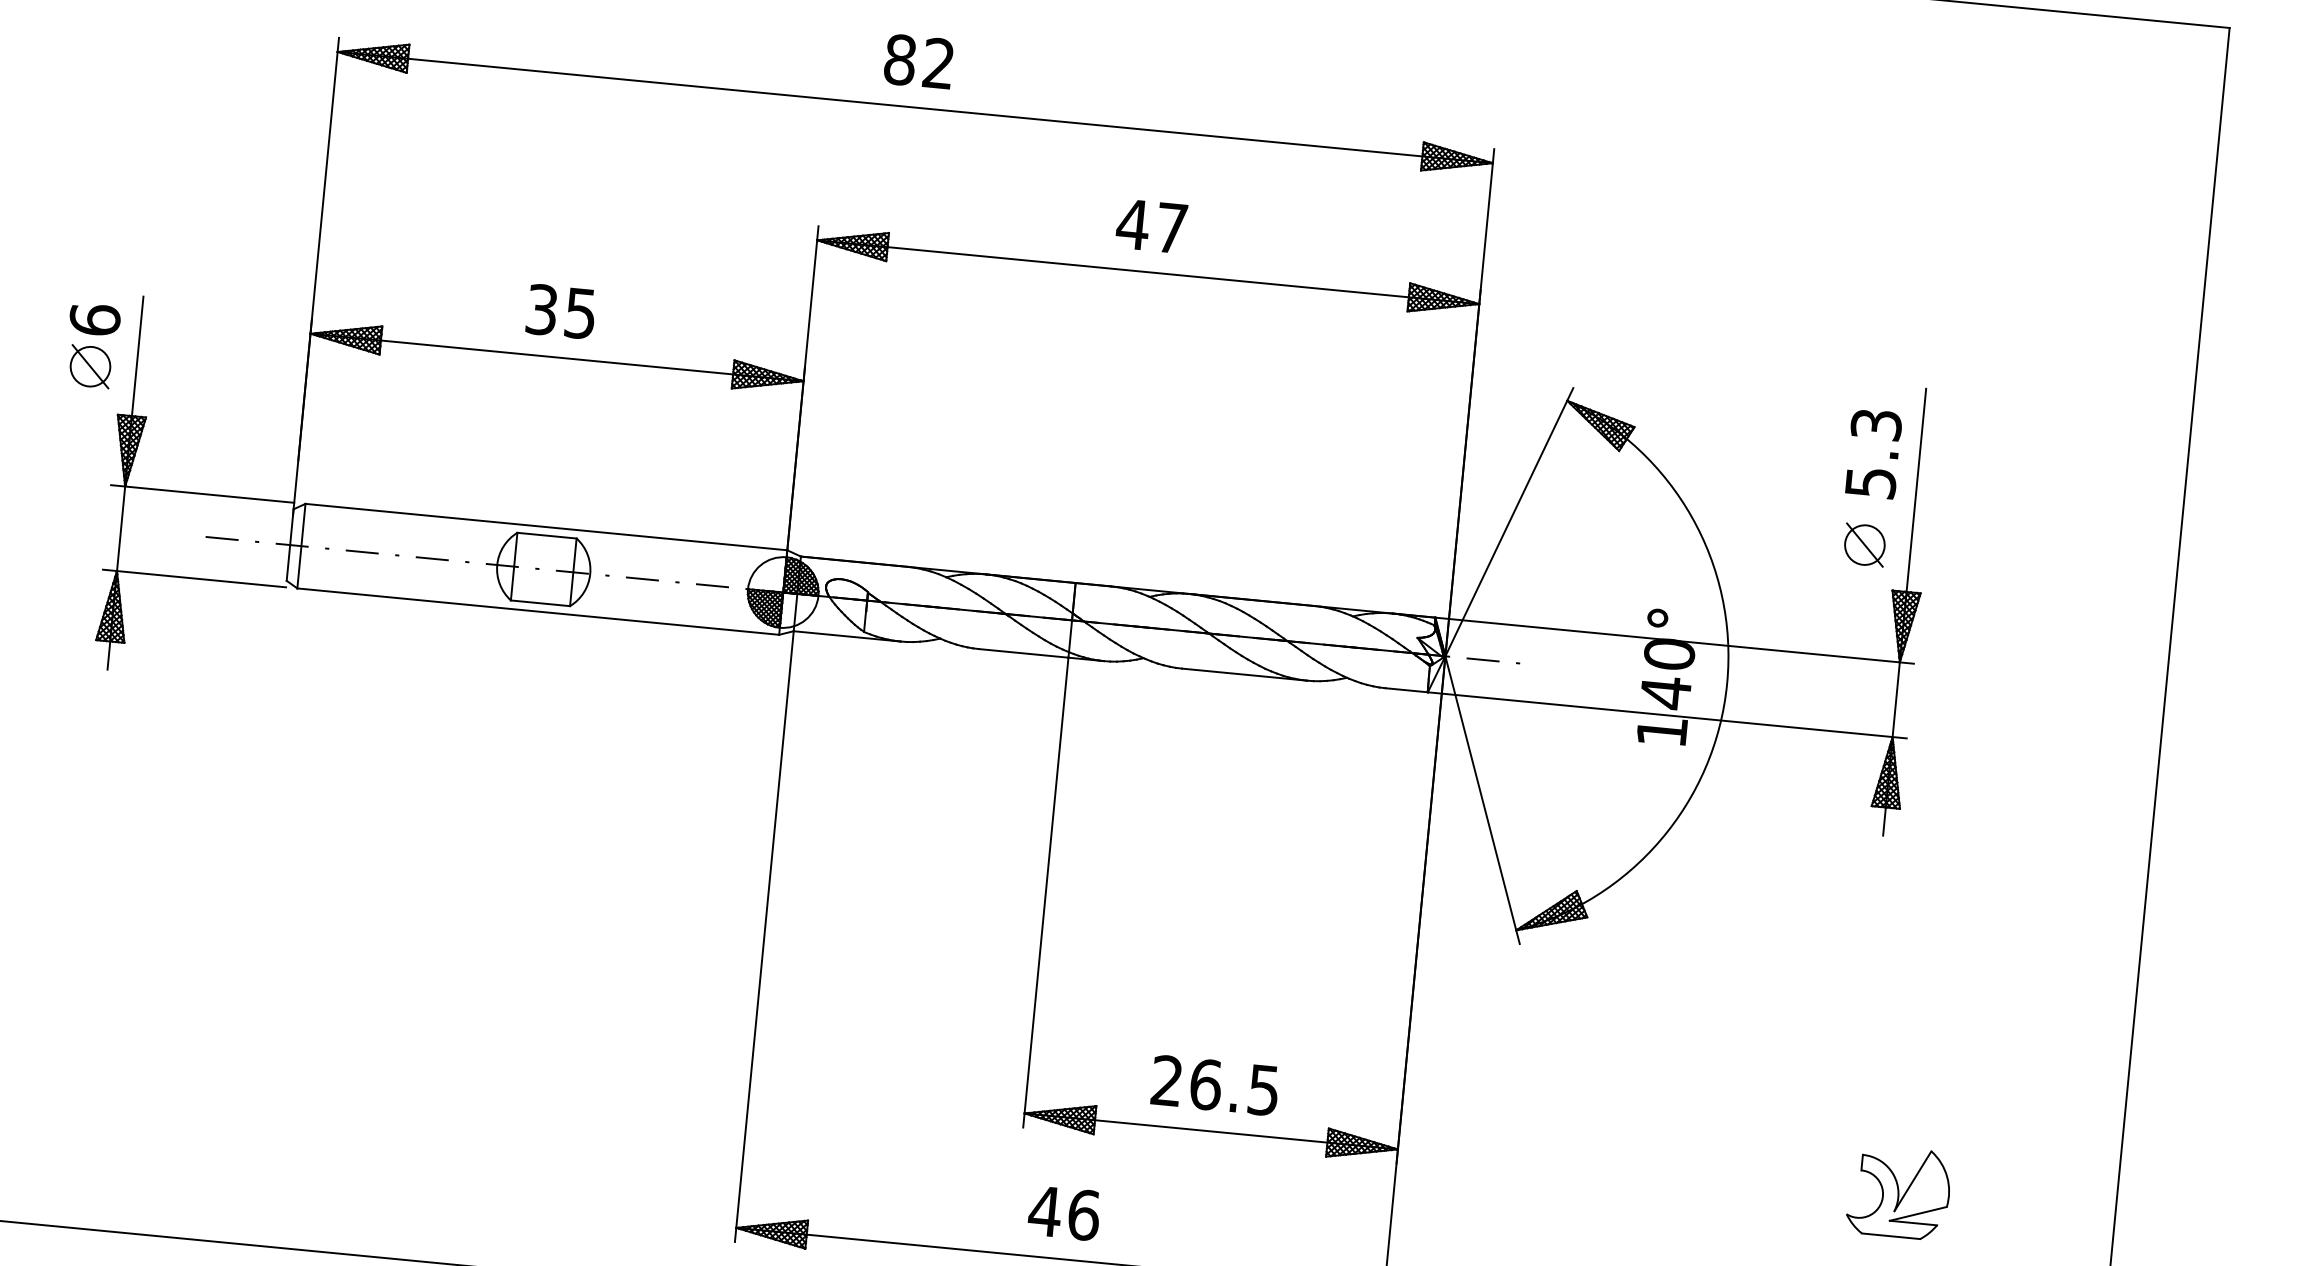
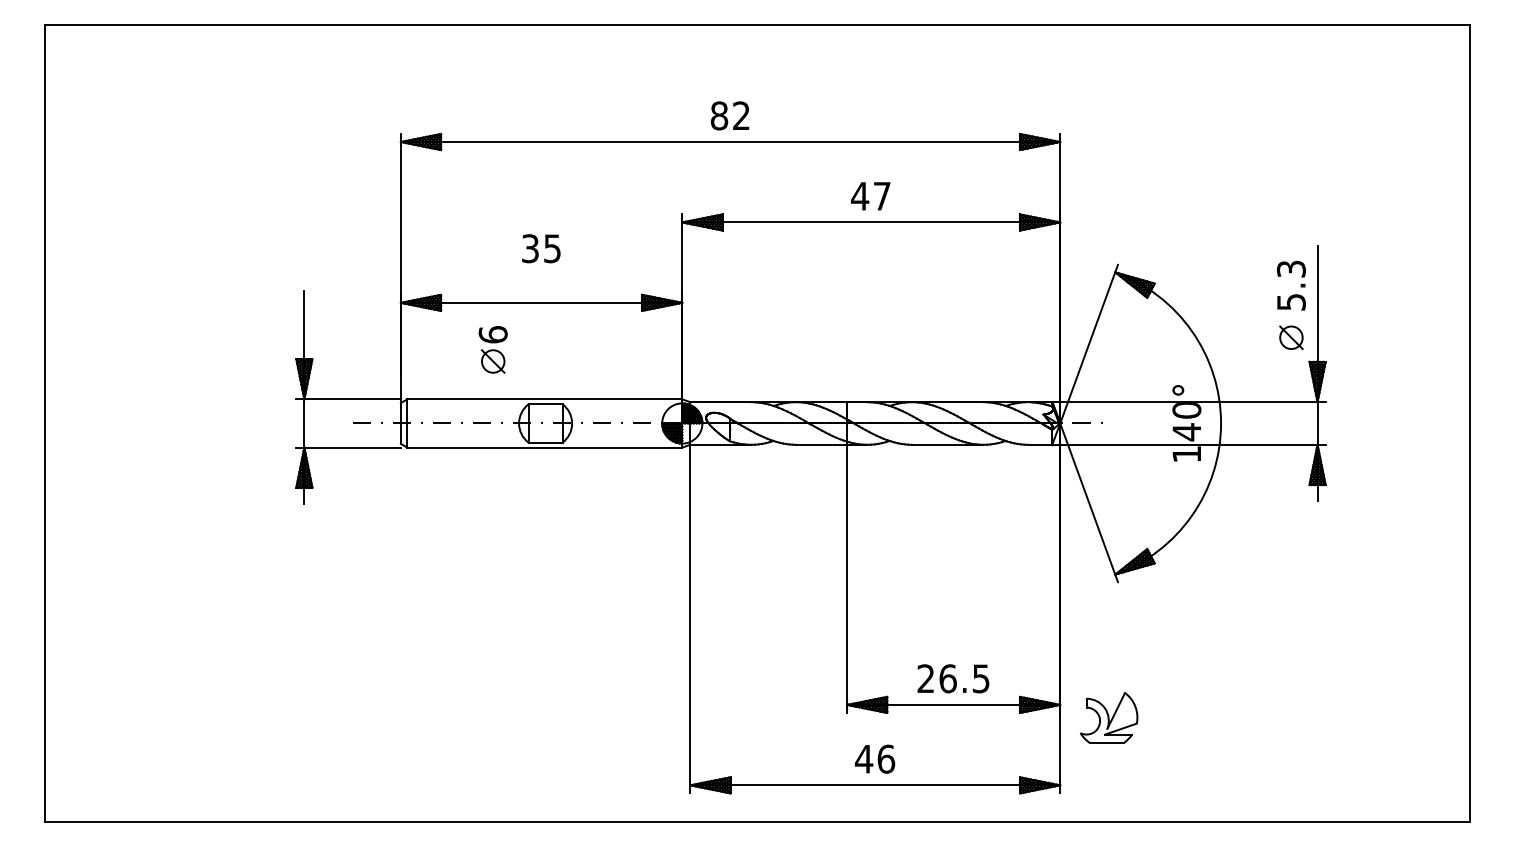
text: (561, 311) -> (541, 248), moved
part: (91, 345) -> (492, 349), moved
part: (1900, 1191) -> (1109, 717), moved

